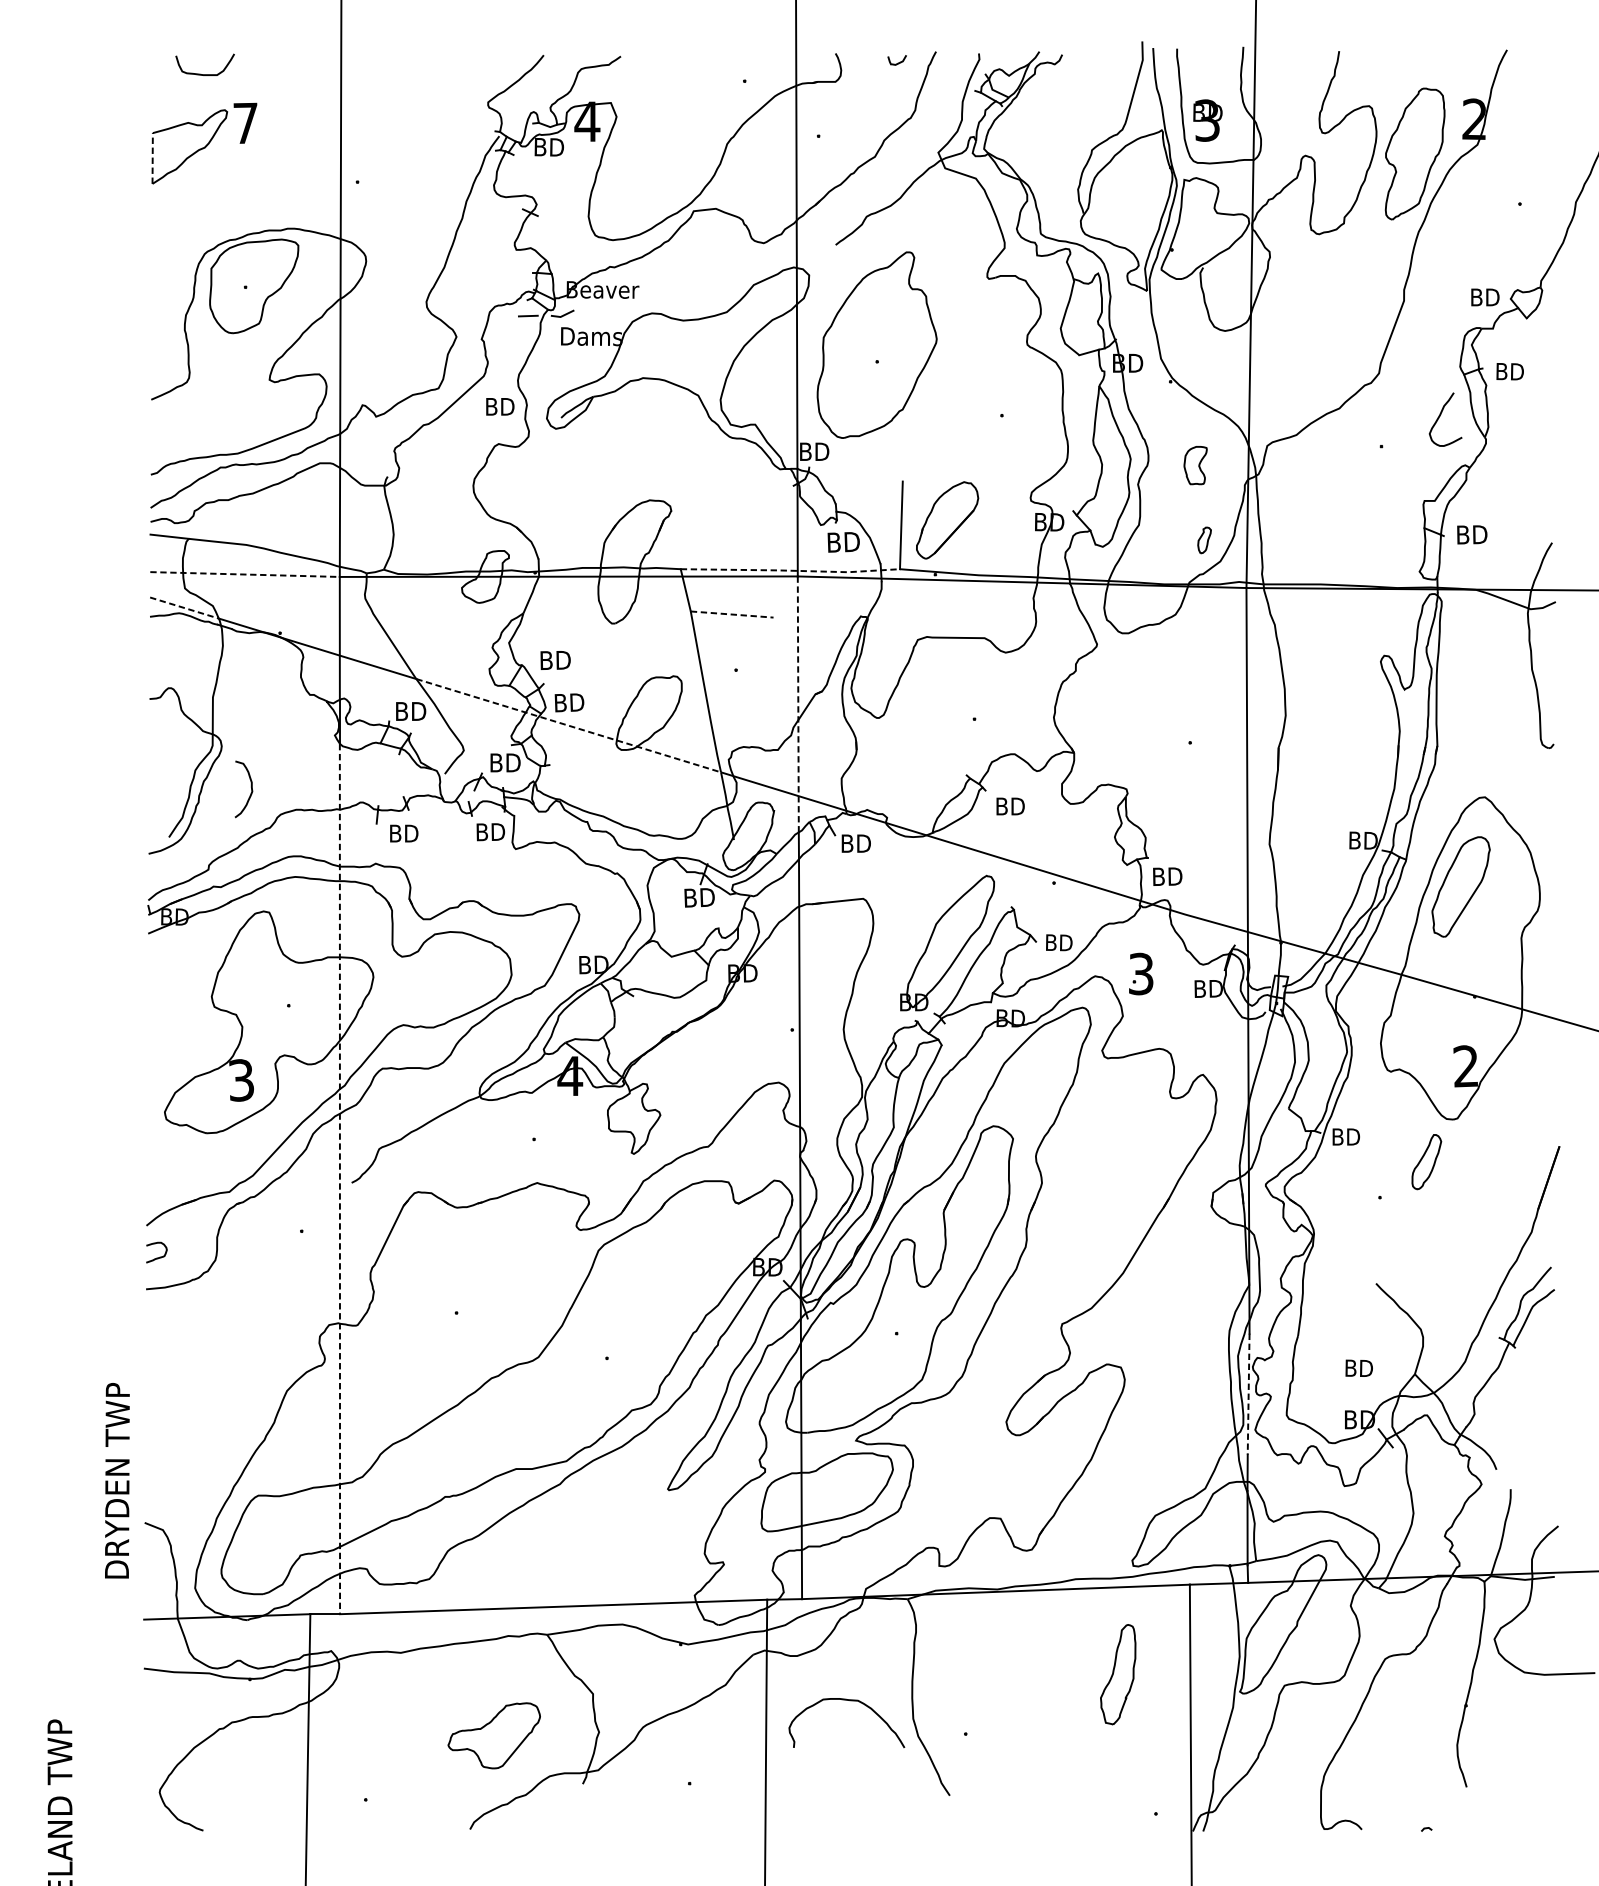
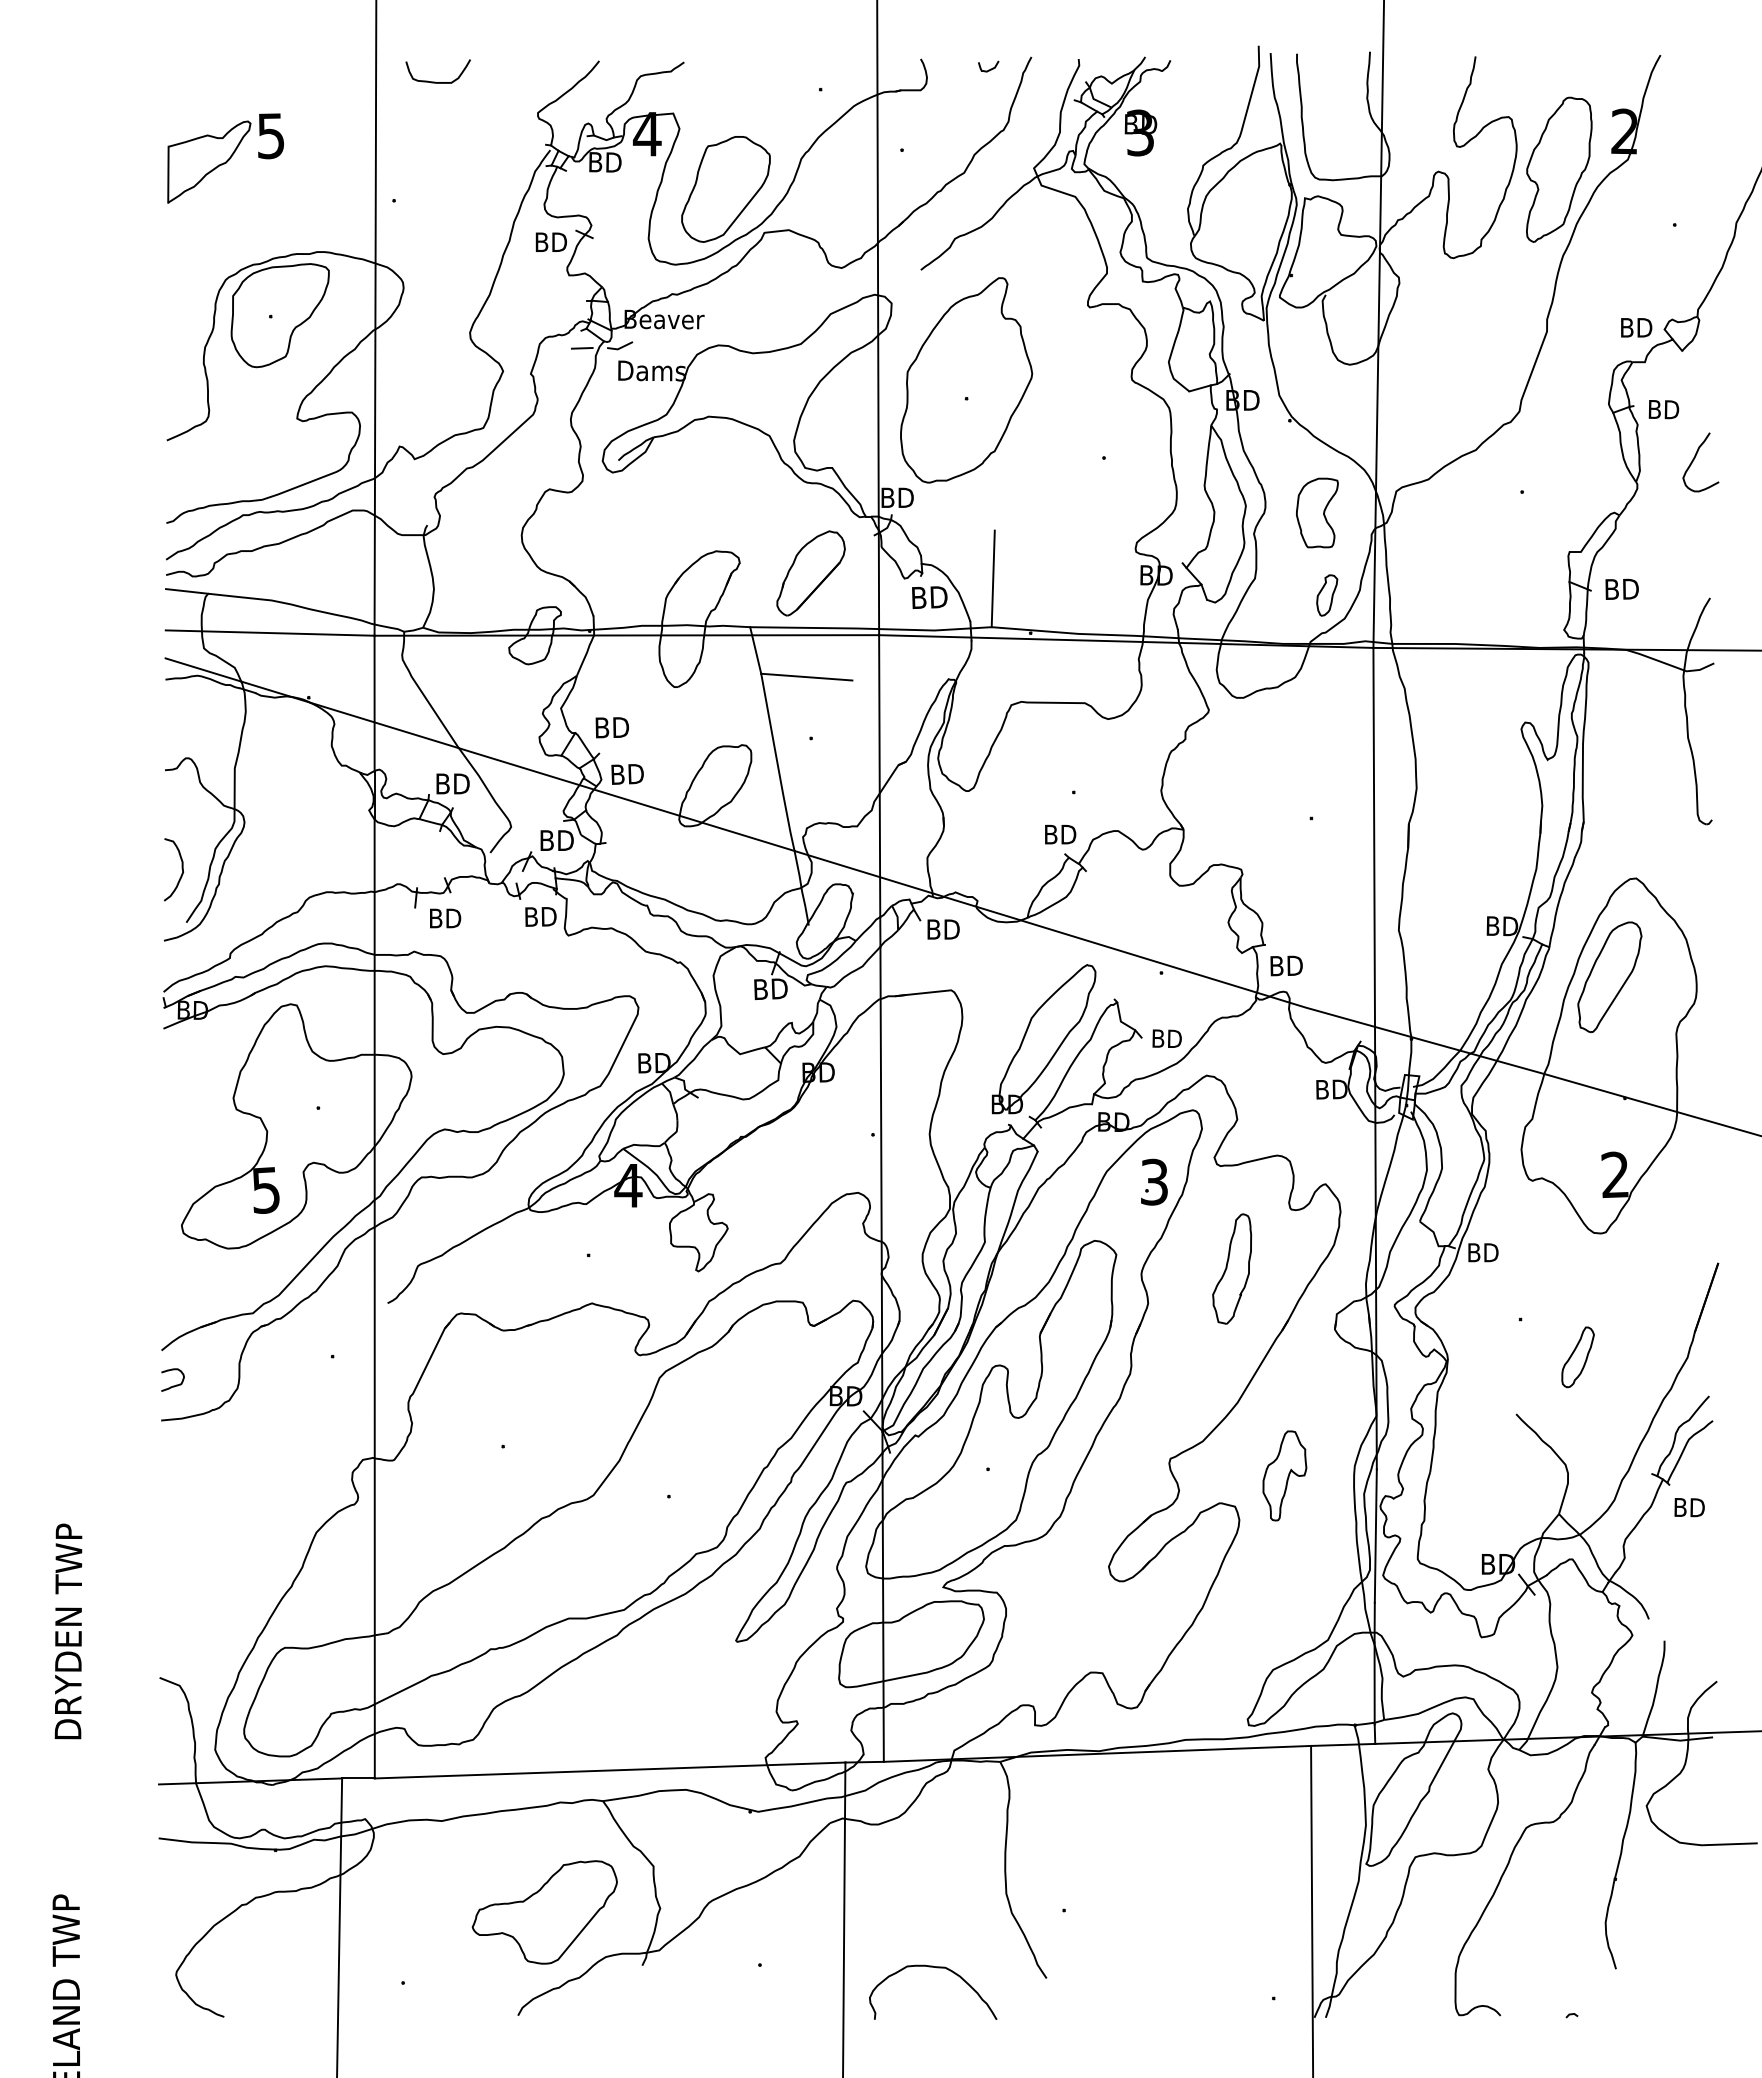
curve: (202, 73) -> (435, 81), moved
text: (1207, 120) -> (1140, 132), moved
text: (245, 123) -> (270, 136), 7 -> 5
line: (152, 158) -> (168, 174), dashed -> solid
part: (658, 171) -> (725, 189), added
text: (499, 406) -> (550, 241), moved
curve: (1439, 417) -> (1694, 460), moved
part: (1195, 465) -> (1317, 512), size x1.67
part: (947, 520) -> (810, 573), moved
part: (1204, 540) -> (1327, 595), size x1.43
line: (791, 570) -> (872, 628), dashed -> solid
line: (245, 574) -> (270, 633), dashed -> solid
line: (184, 607) -> (203, 669), dashed -> solid
line: (731, 614) -> (806, 677), dashed -> solid
line: (798, 704) -> (879, 776), dashed -> solid
line: (568, 725) -> (626, 799), dashed -> solid
curve: (250, 788) -> (181, 868), moved
text: (1010, 806) -> (1060, 834), moved
part: (1141, 973) -> (1154, 1181), moved
text: (241, 1080) -> (266, 1190), 3 -> 5
part: (1426, 1162) -> (1577, 1357), moved
line: (339, 1179) -> (374, 1299), dashed -> solid
part: (1165, 1339) -> (1284, 1475), added
text: (1359, 1368) -> (1689, 1507), moved
line: (1248, 1394) -> (1375, 1536), dashed -> solid
text: (117, 1480) -> (68, 1631), moved
part: (1118, 1674) -> (1232, 1268), moved
curve: (849, 1701) -> (936, 1968), moved
part: (494, 1735) -> (544, 1912), size x1.43

